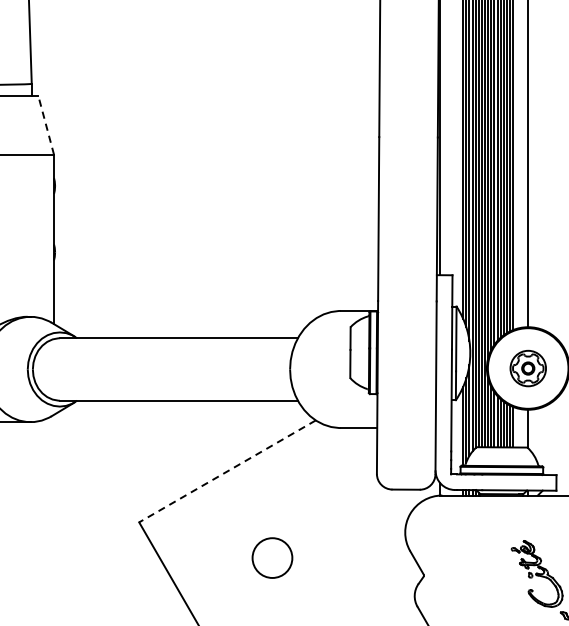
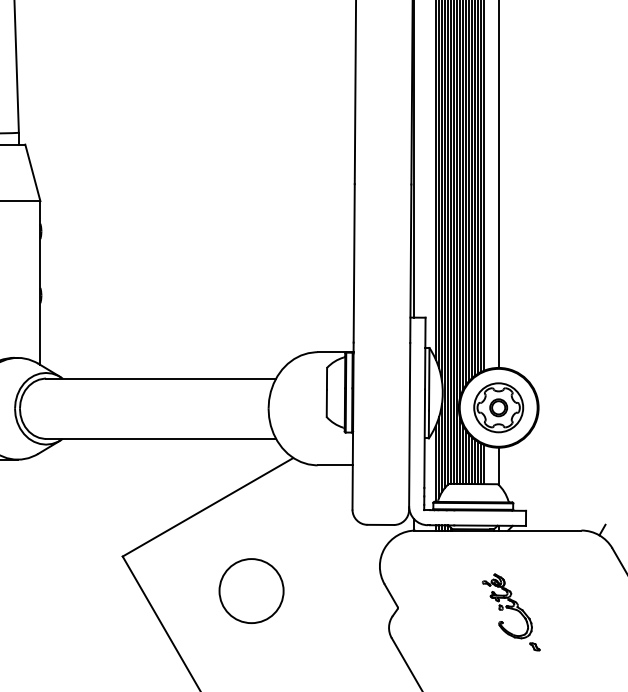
line: (45, 125) -> (32, 172), dashed -> solid
part: (527, 368) -> (498, 407), size x1.43
line: (227, 471) -> (208, 507), dashed -> solid
circle: (272, 557) -> (251, 590), size x1.67

